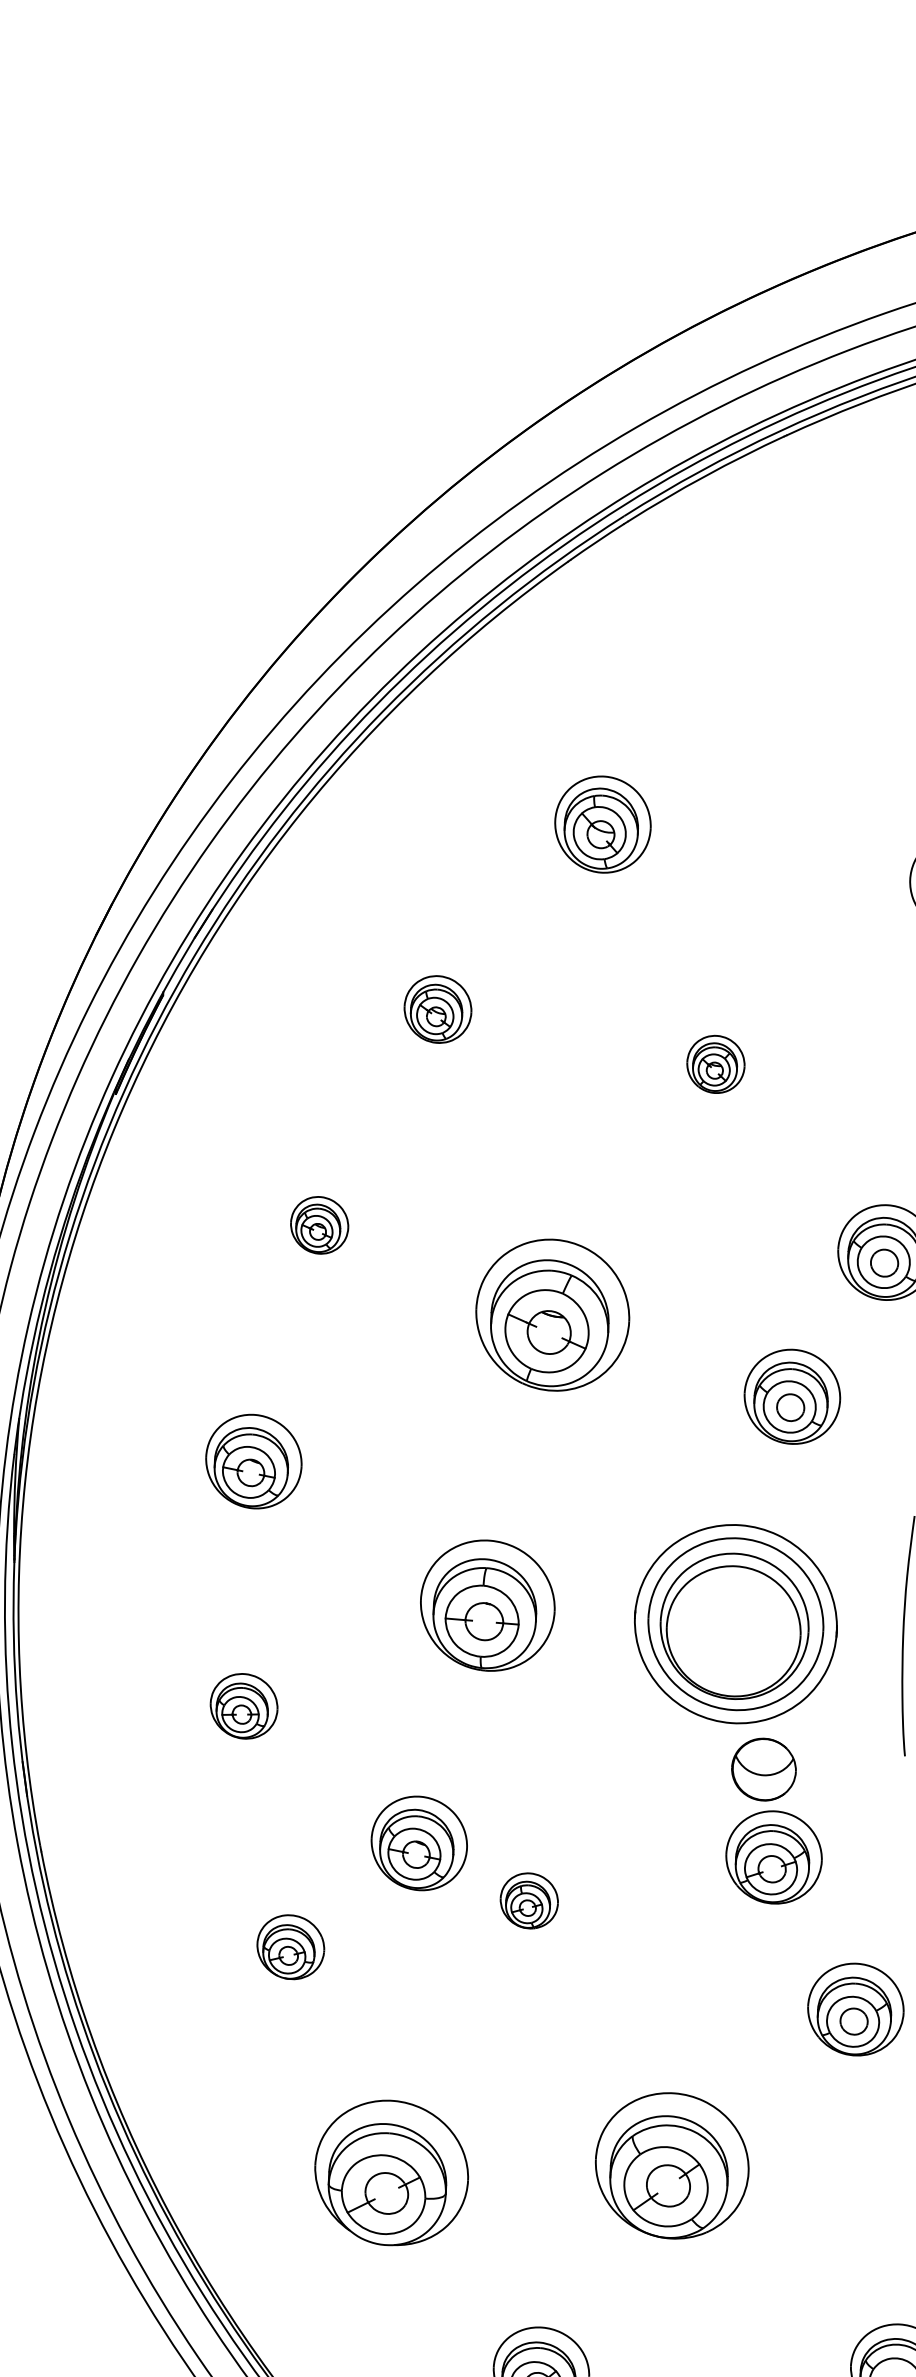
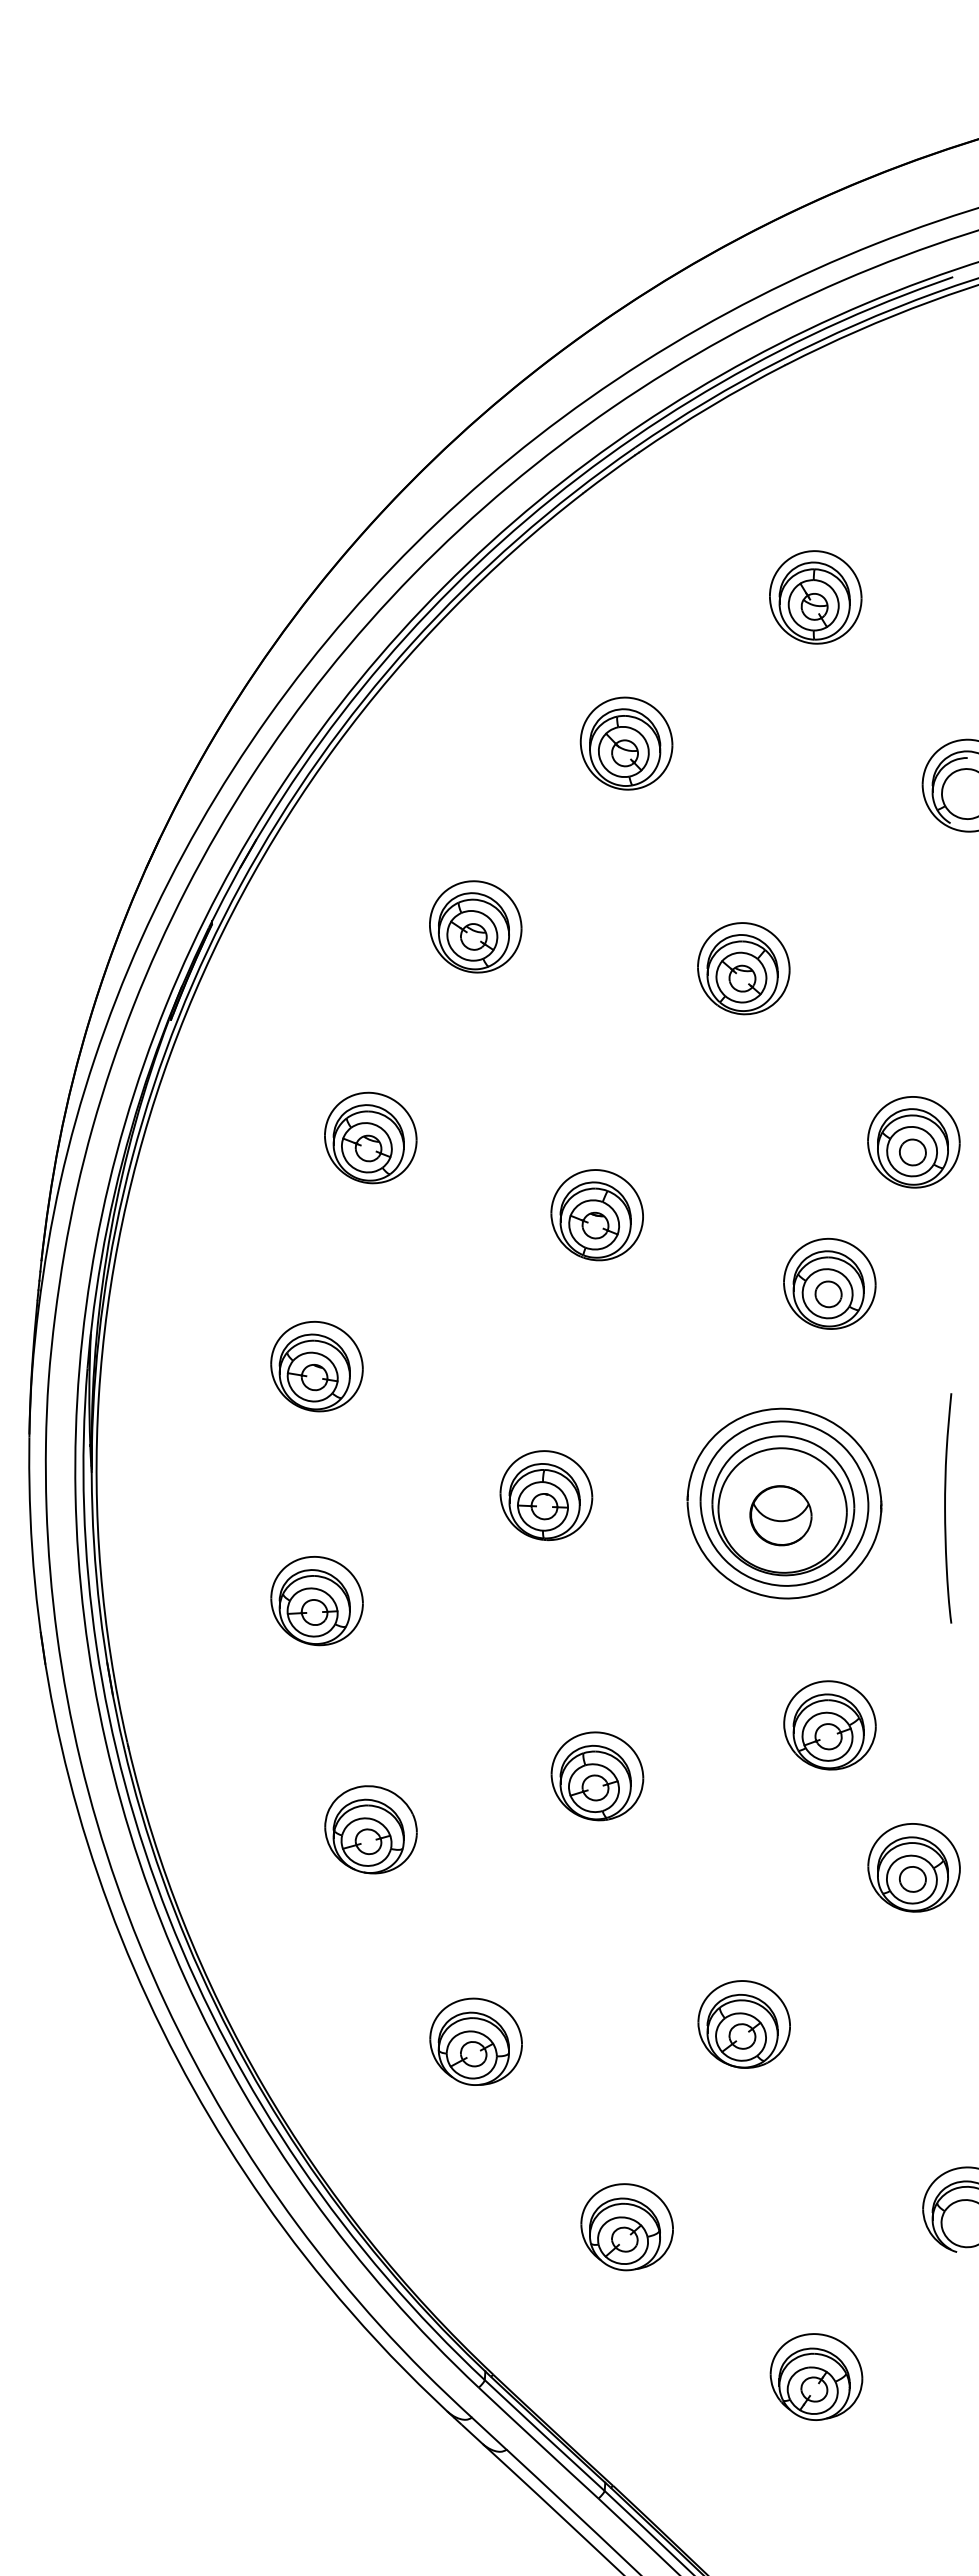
part: (806, 680) -> (815, 597), added
part: (437, 1009) -> (475, 926), size x1.43
part: (715, 1064) -> (743, 968), size x1.67
part: (319, 1224) -> (370, 1137), size x1.67
part: (551, 1315) -> (596, 1215), size x0.62
part: (487, 1605) -> (546, 1495), size x0.71
part: (243, 1706) -> (316, 1601), size x1.43
part: (763, 1769) -> (780, 1515), moved
part: (418, 1843) -> (489, 1725), removed
part: (529, 1901) -> (597, 1776), size x1.67
part: (290, 1946) -> (370, 1829), size x1.43
part: (671, 2165) -> (743, 2024), size x0.62
part: (390, 2172) -> (475, 2041), size x0.62

